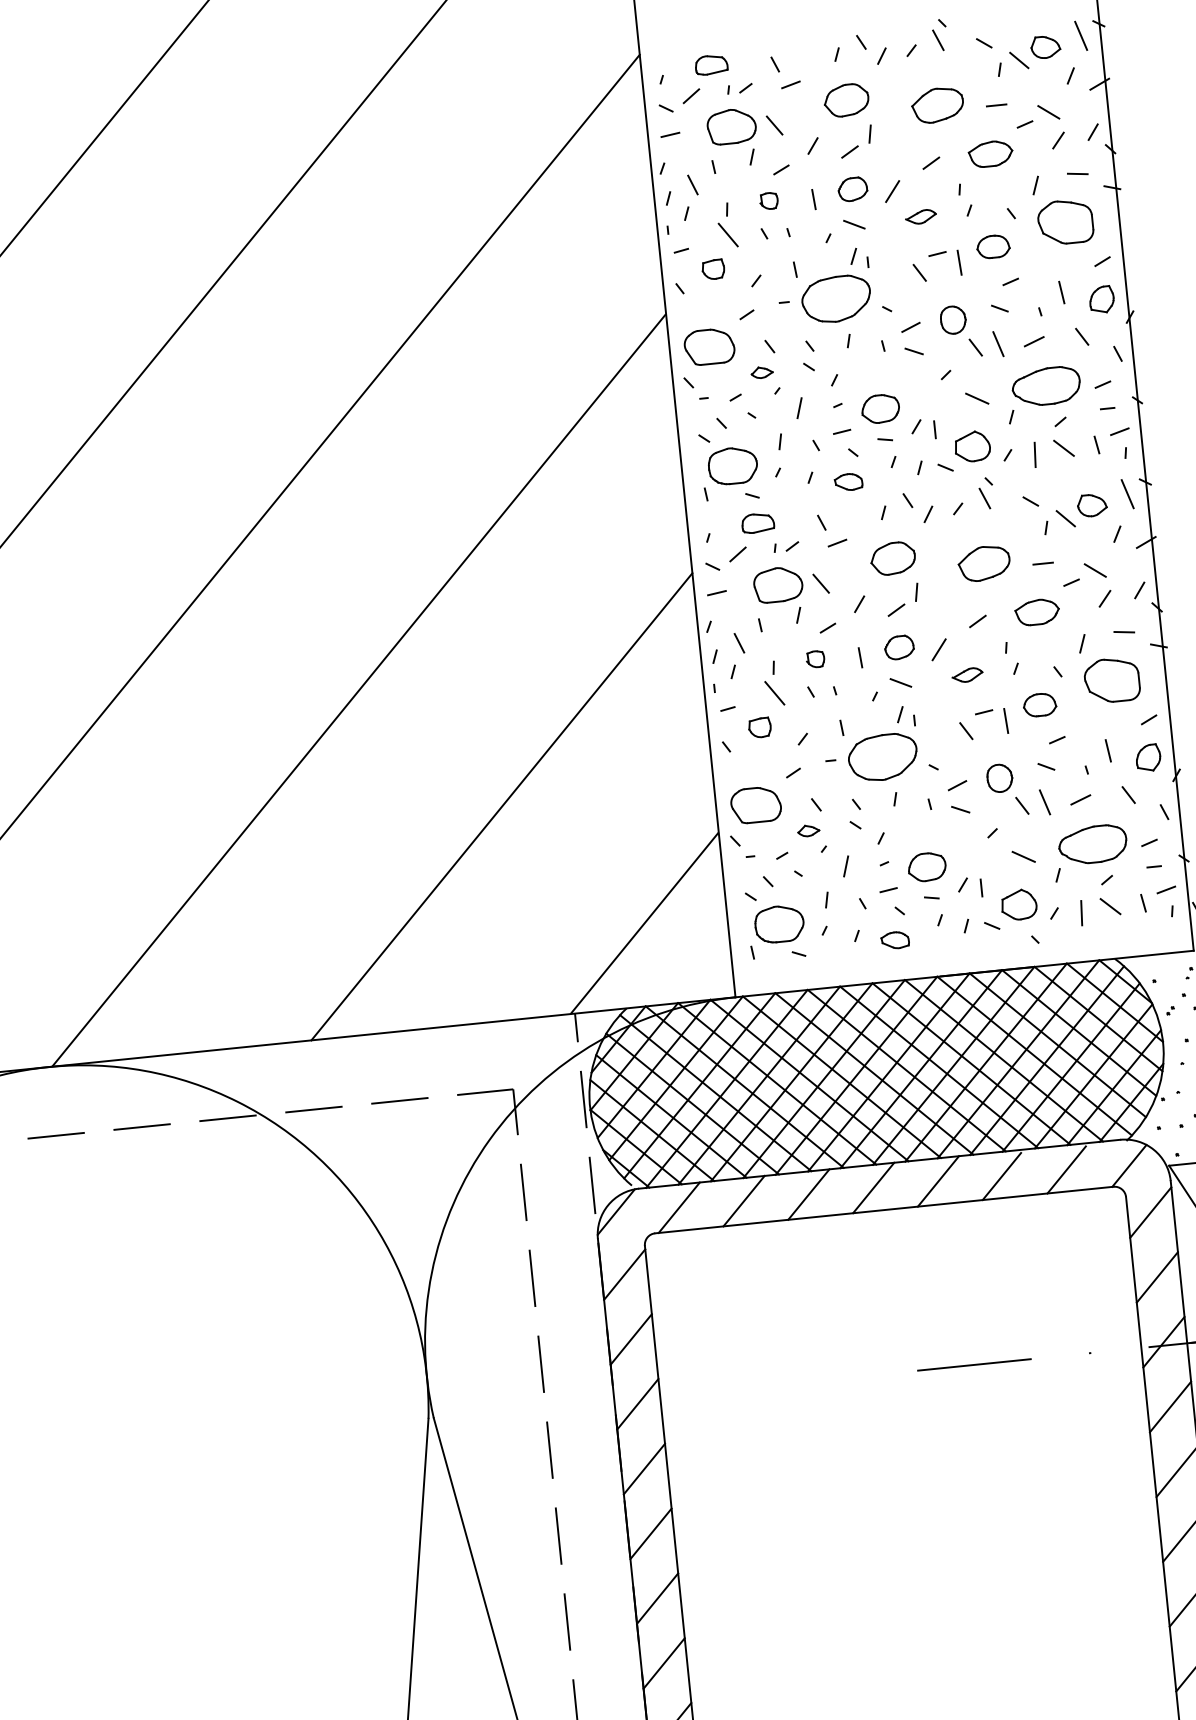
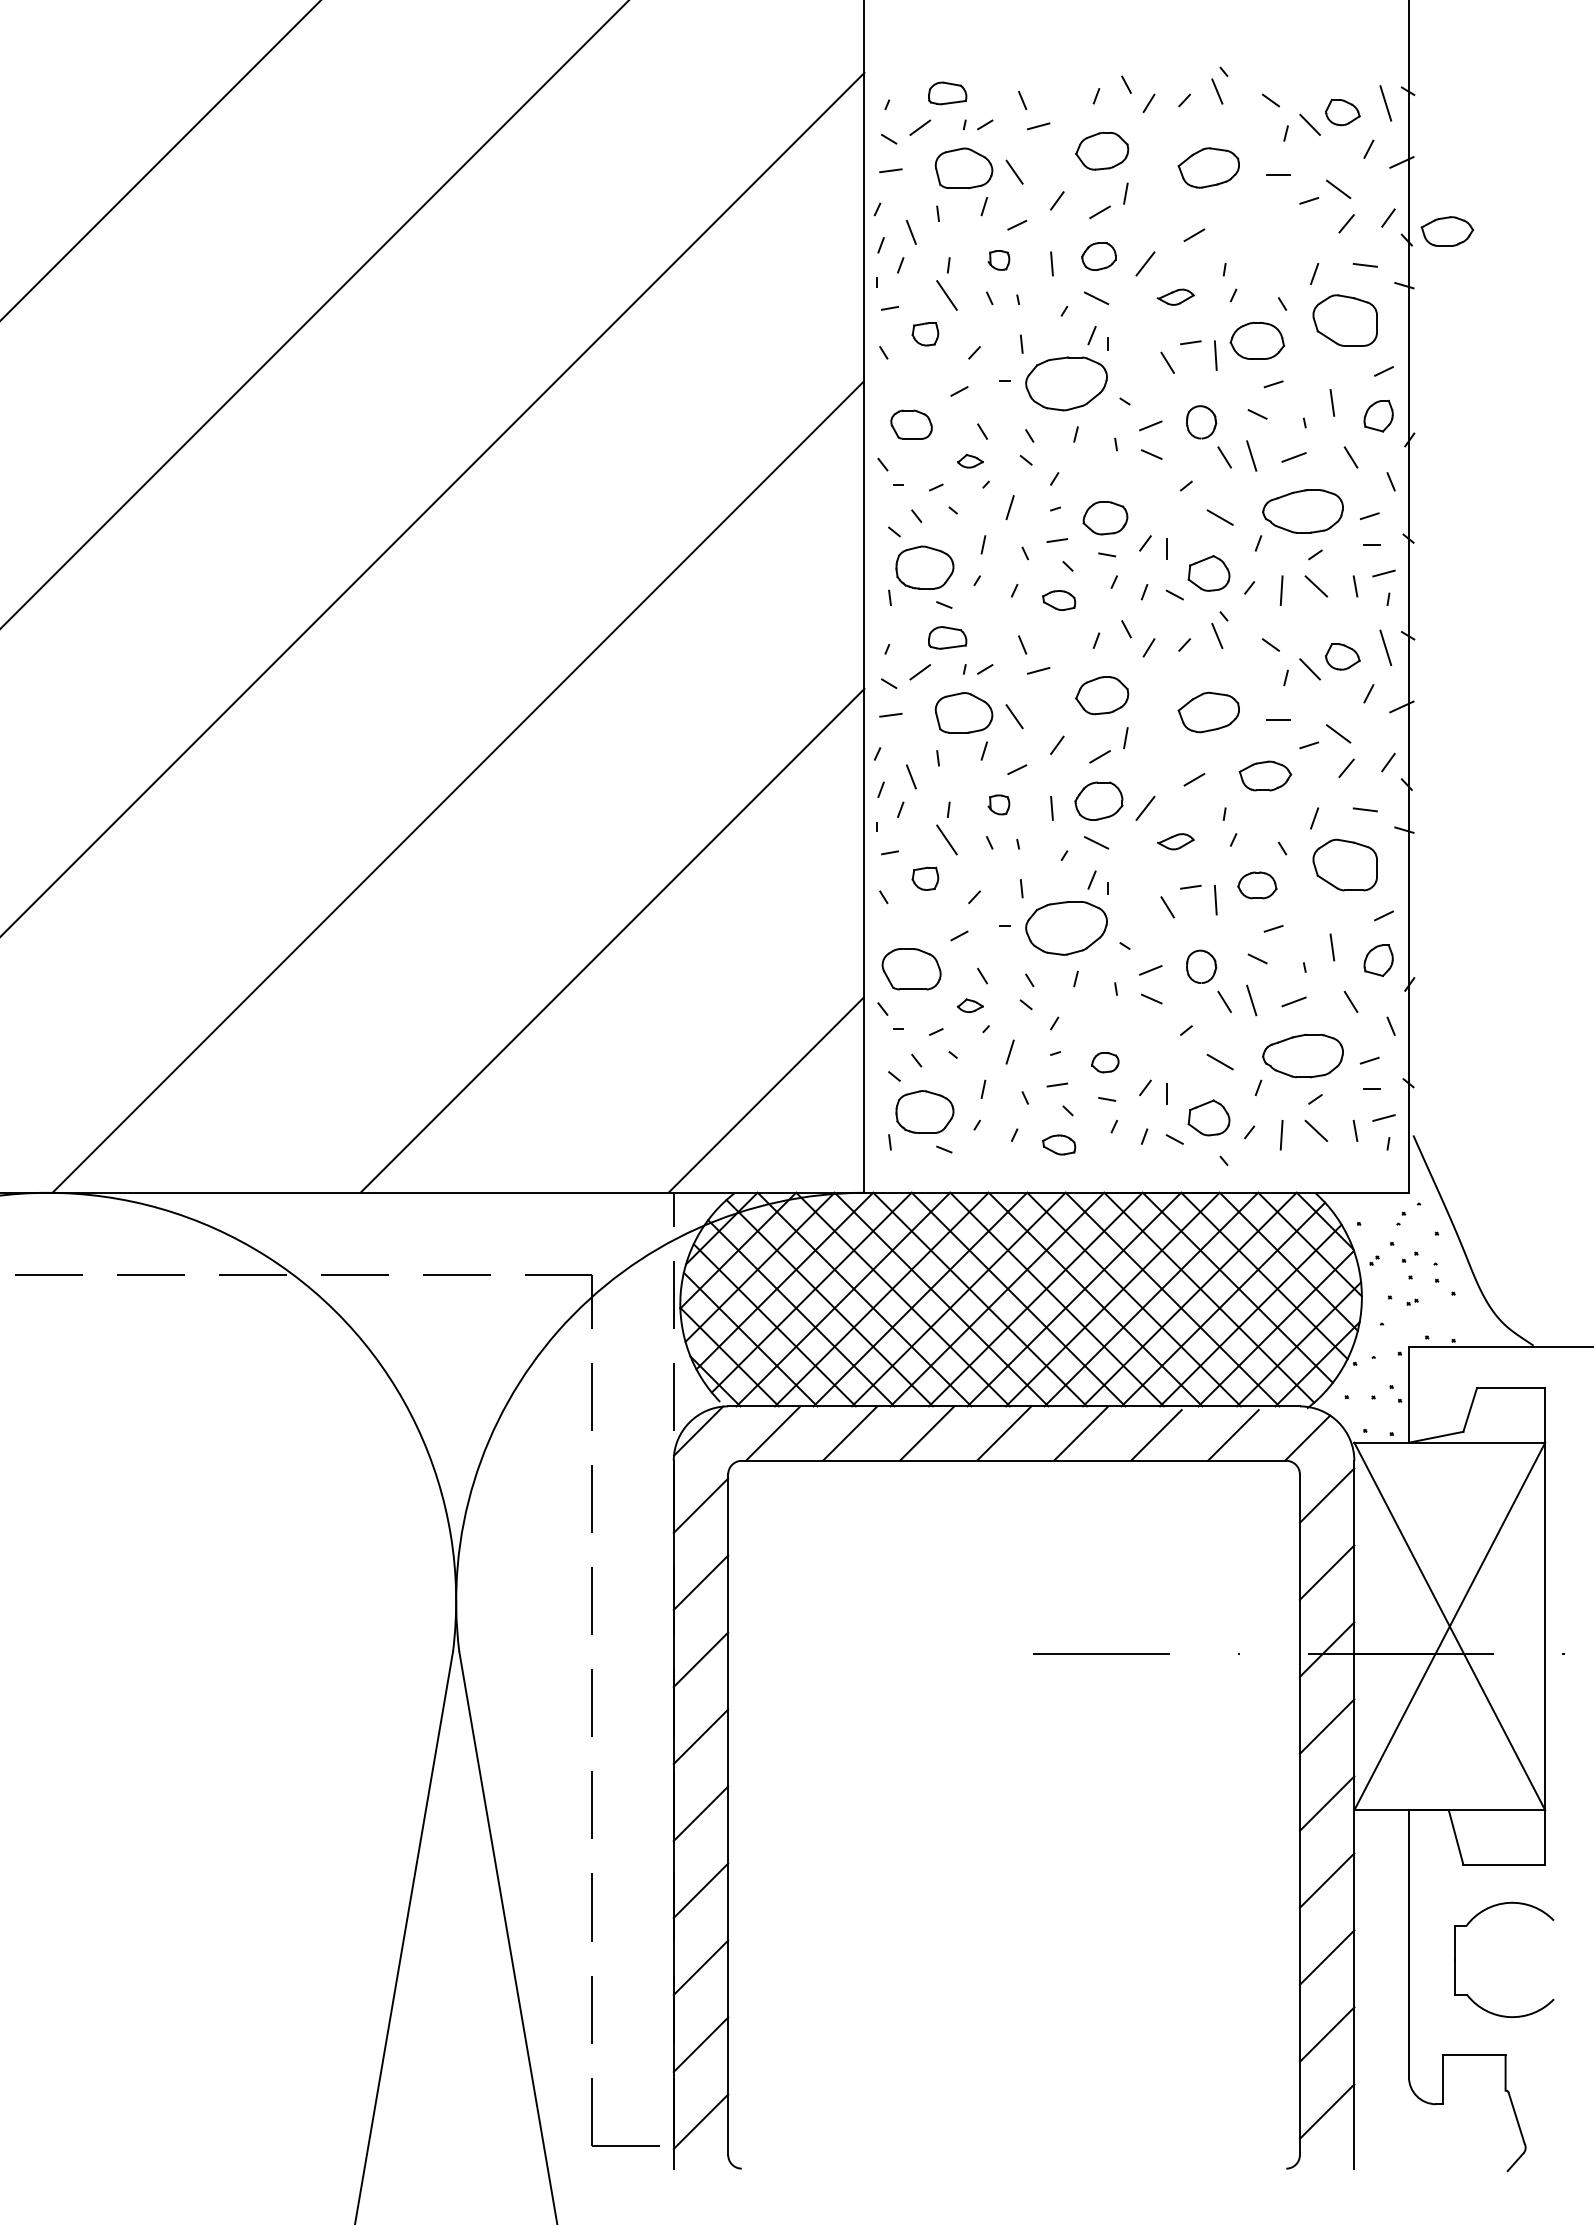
part: (990, 154) -> (1447, 231), moved
part: (993, 246) -> (1257, 340), size x1.4
part: (709, 346) -> (911, 424), size x0.7
part: (898, 647) -> (1098, 800), size x1.4
part: (927, 867) -> (1105, 1062), size x0.6

